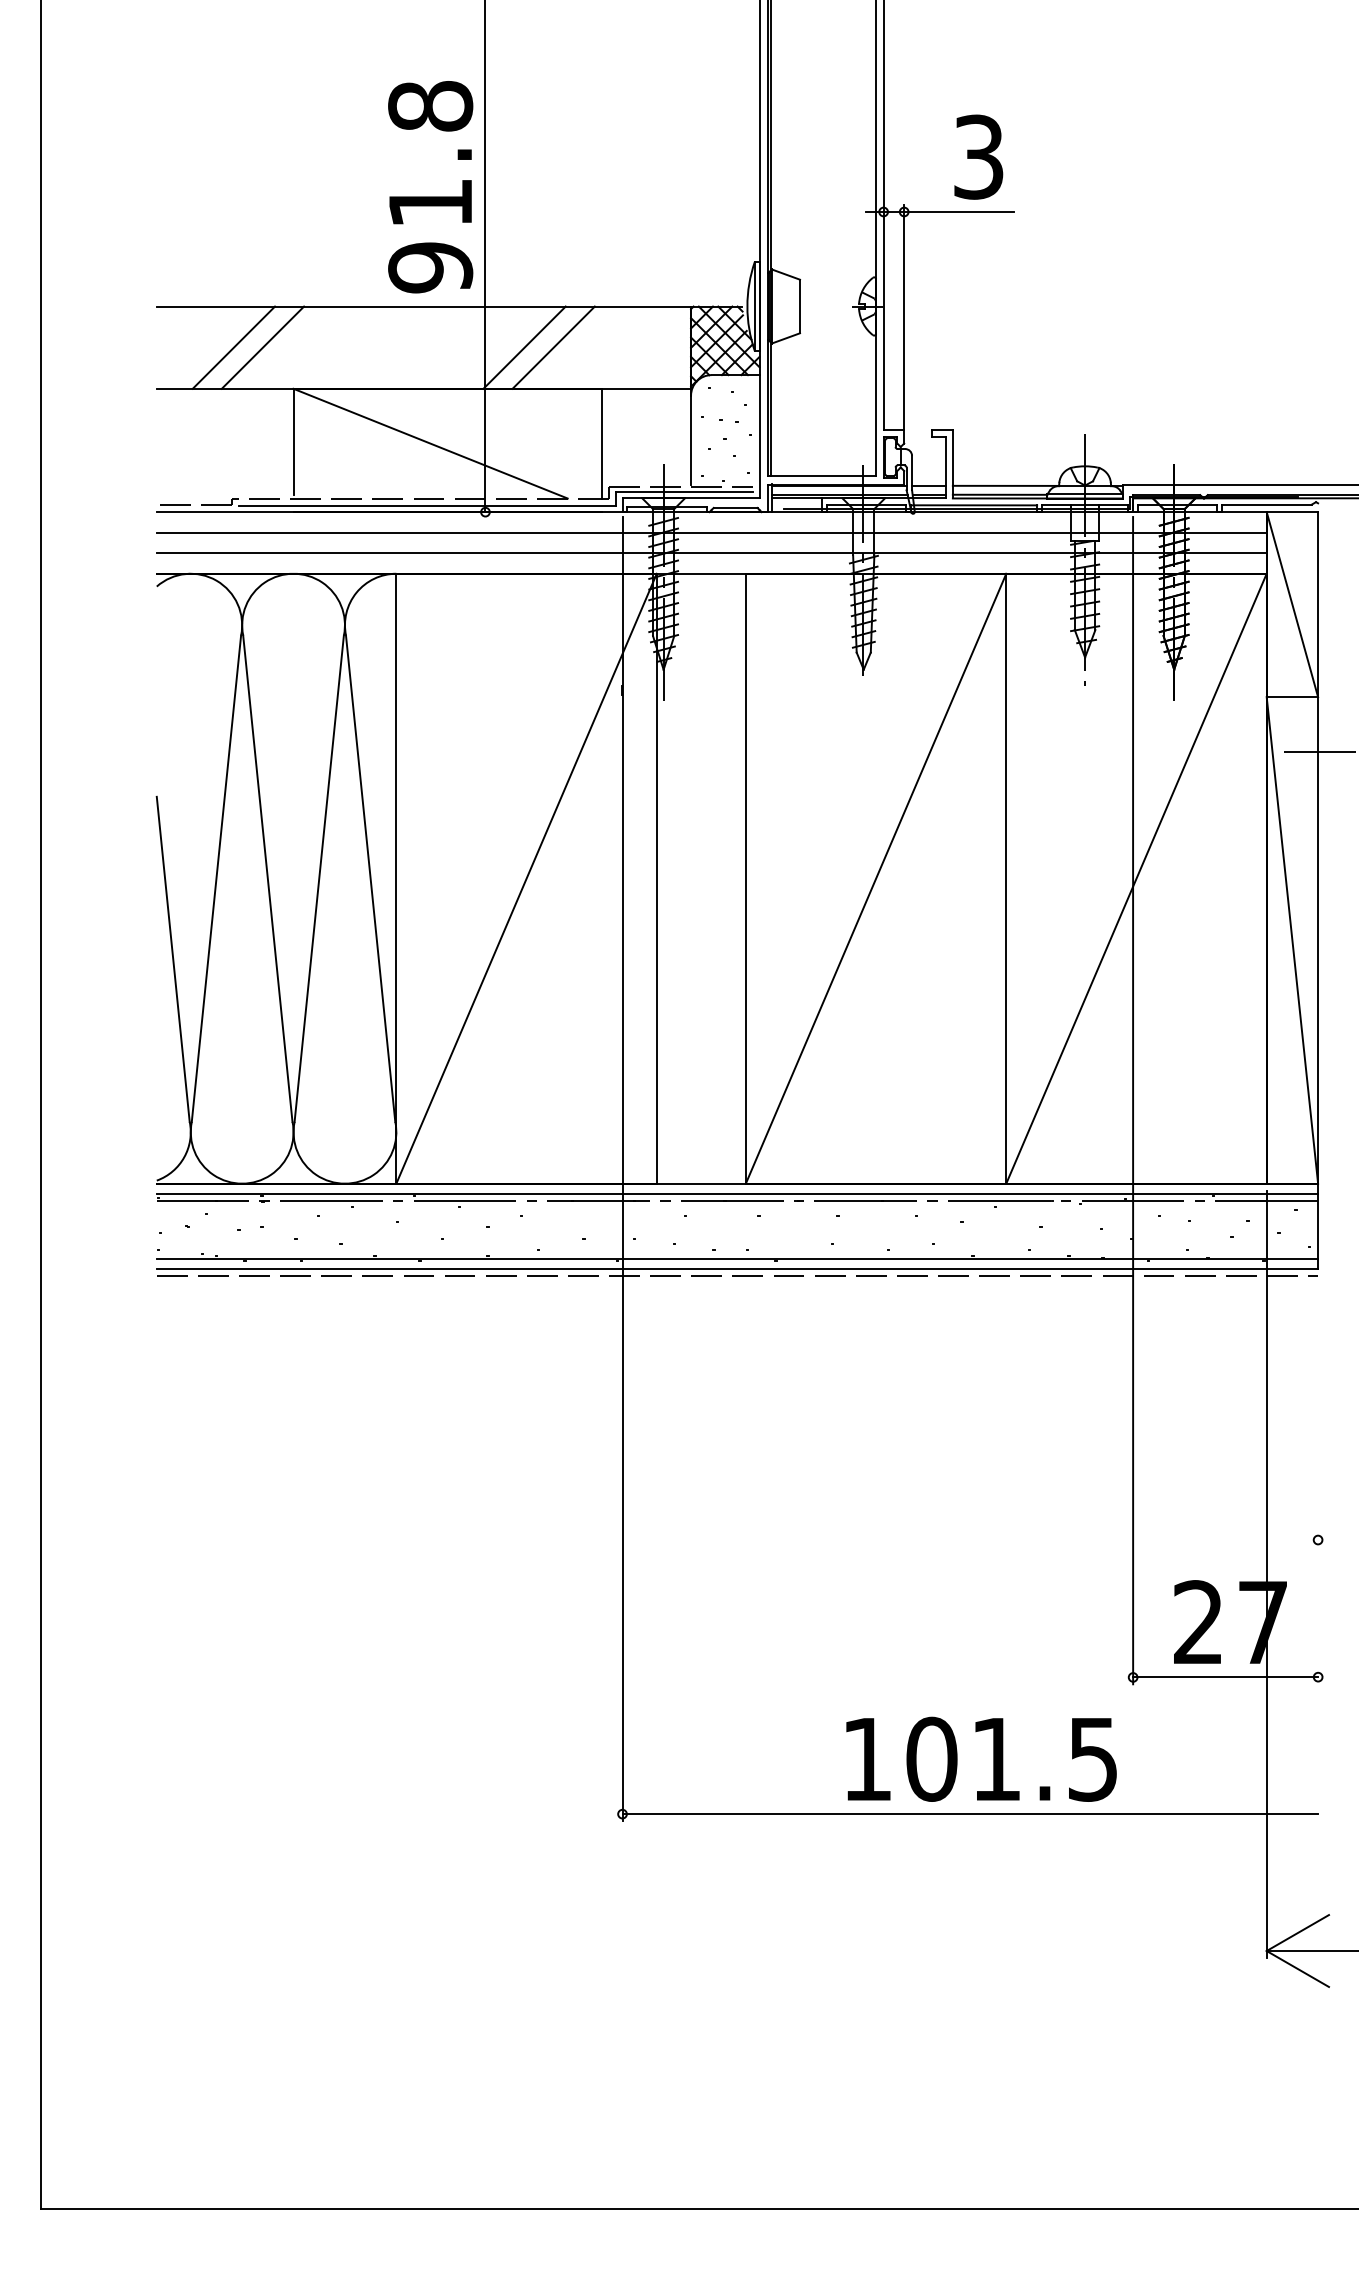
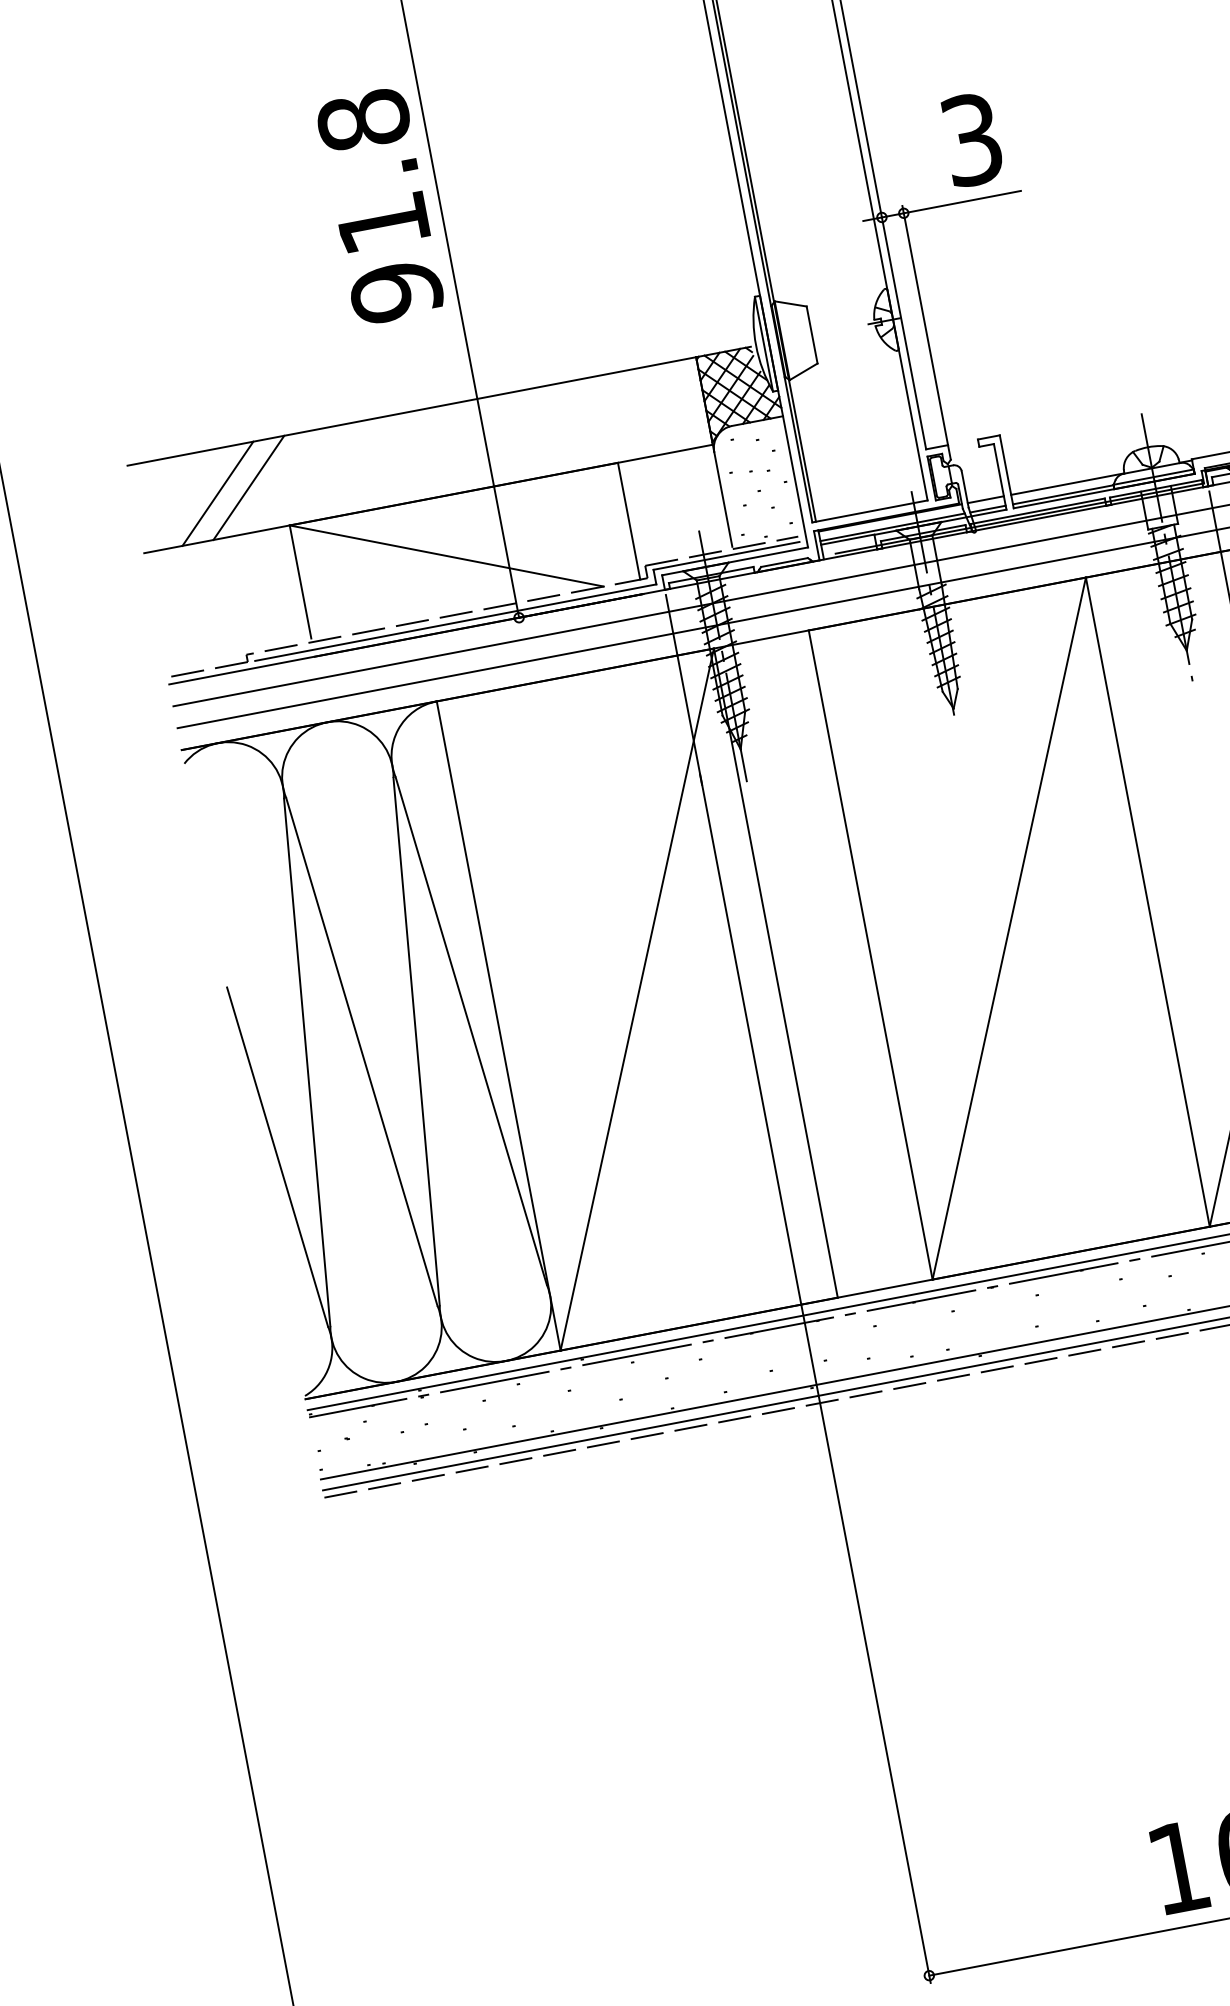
text: (430, 187) -> (380, 206), moved
line: (524, 347) -> (527, 434), removed
line: (553, 347) -> (558, 428), removed

